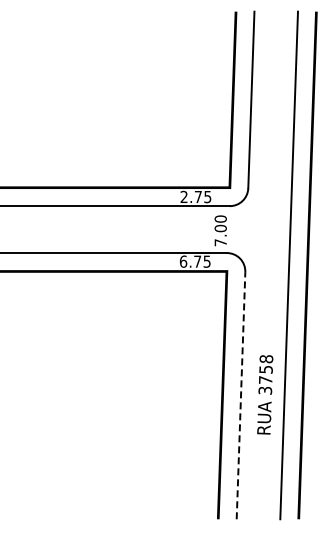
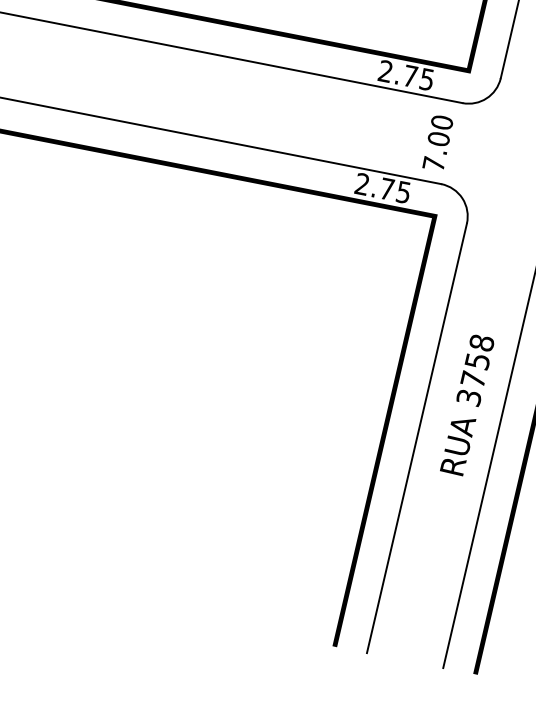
text: (183, 261) -> (362, 183), 6.75 -> 2.75
text: (265, 394) -> (468, 404), moved
line: (241, 395) -> (417, 438), dashed -> solid

